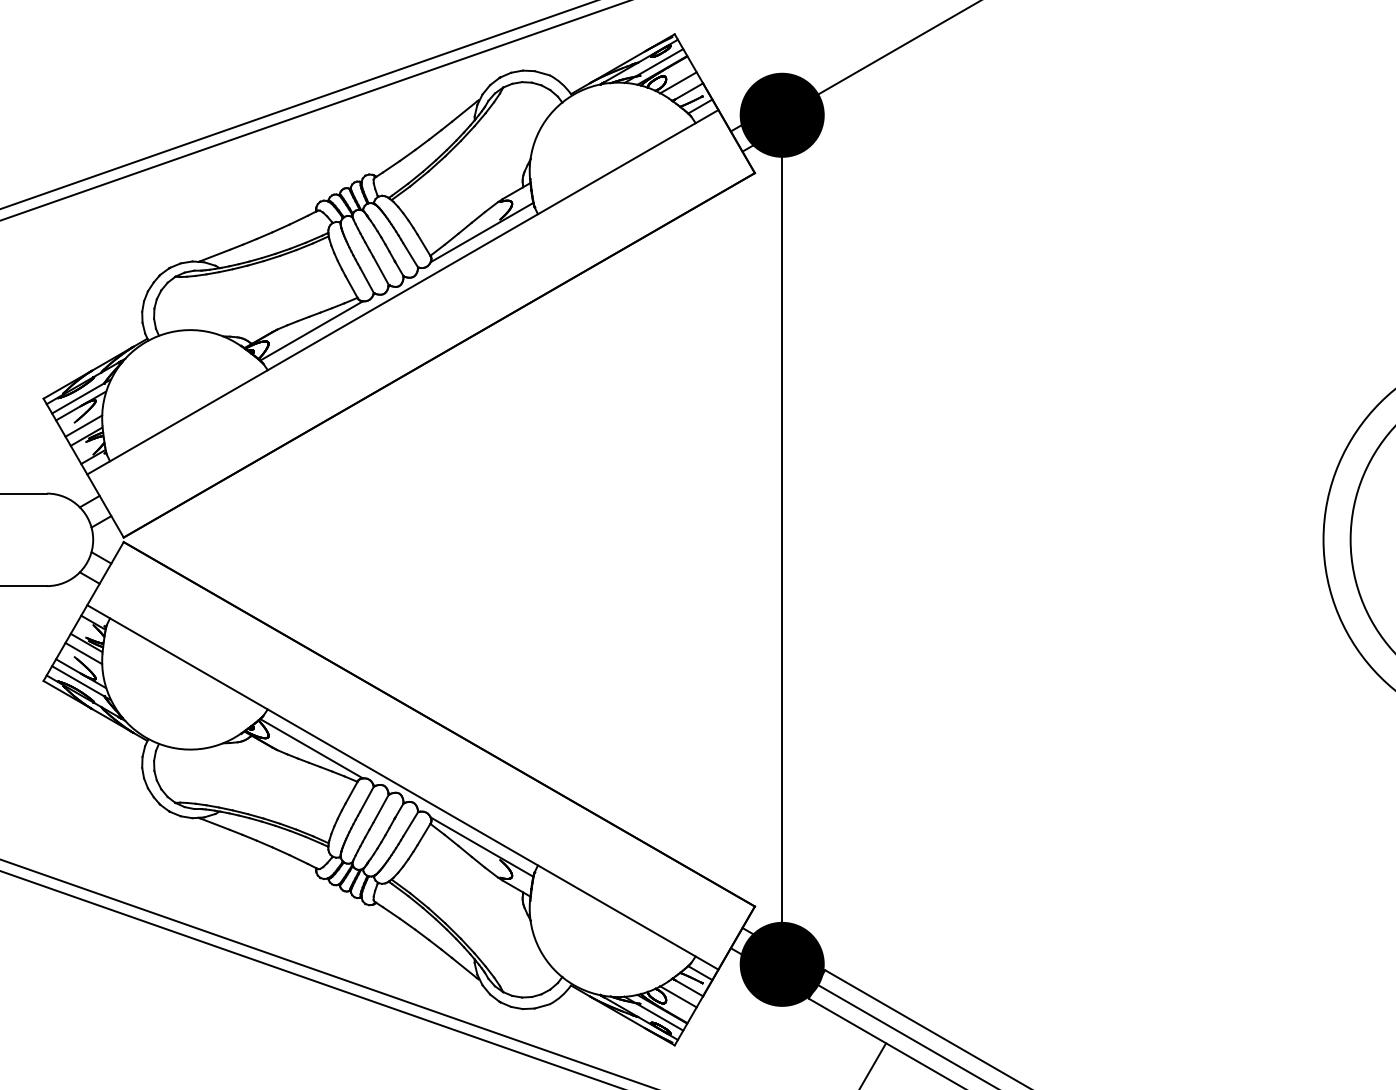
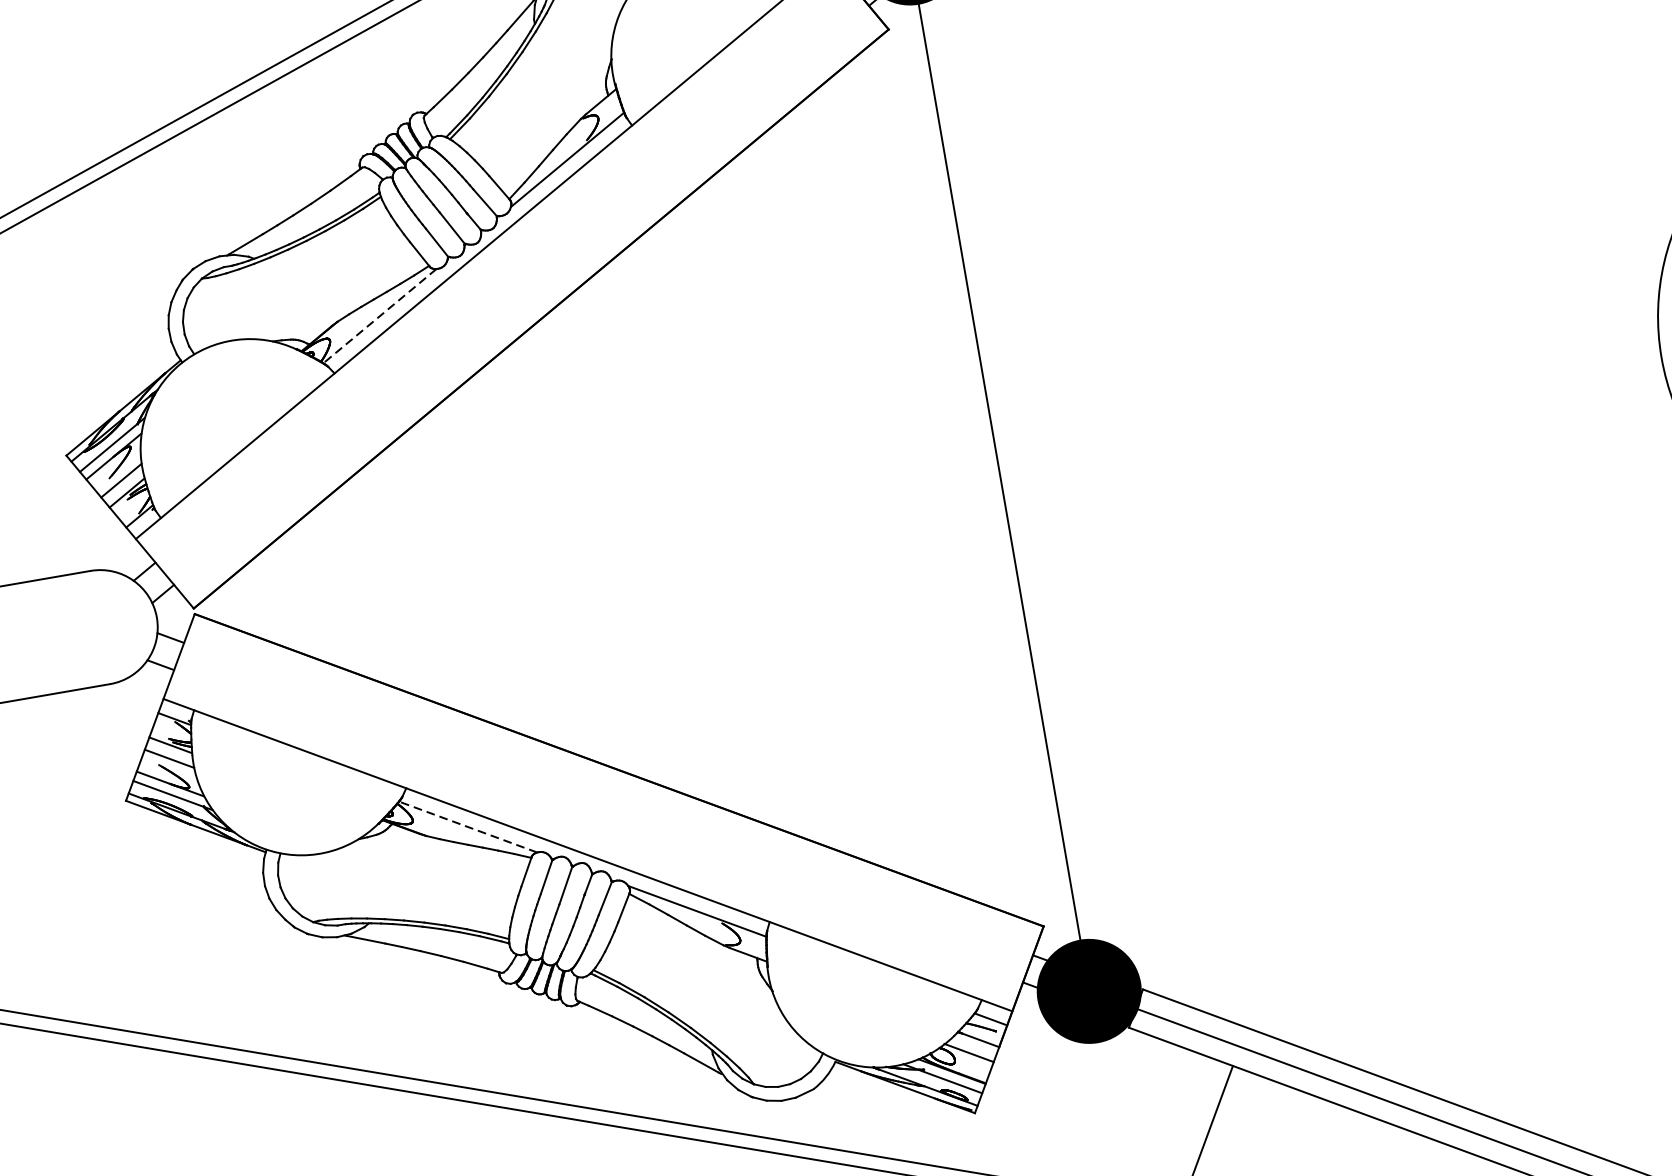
line: (311, 331) -> (379, 316), solid -> dashed
line: (311, 748) -> (467, 826), solid -> dashed

